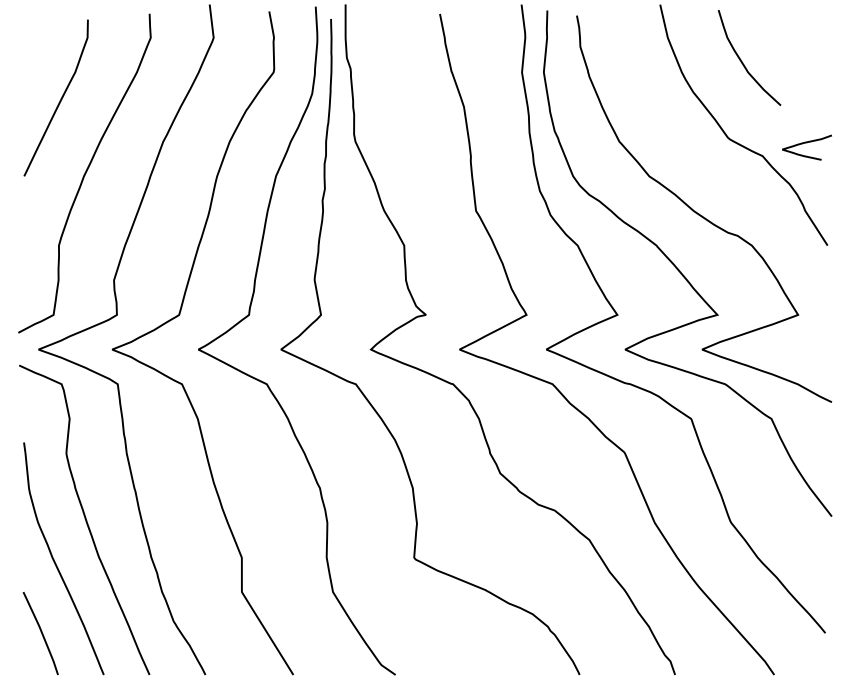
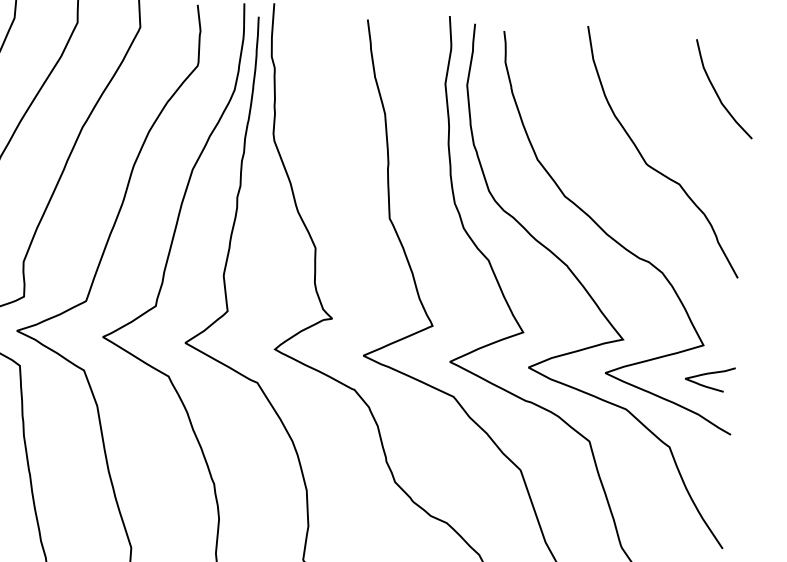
curve: (743, 62) -> (717, 93), moved
curve: (806, 143) -> (709, 374), moved

